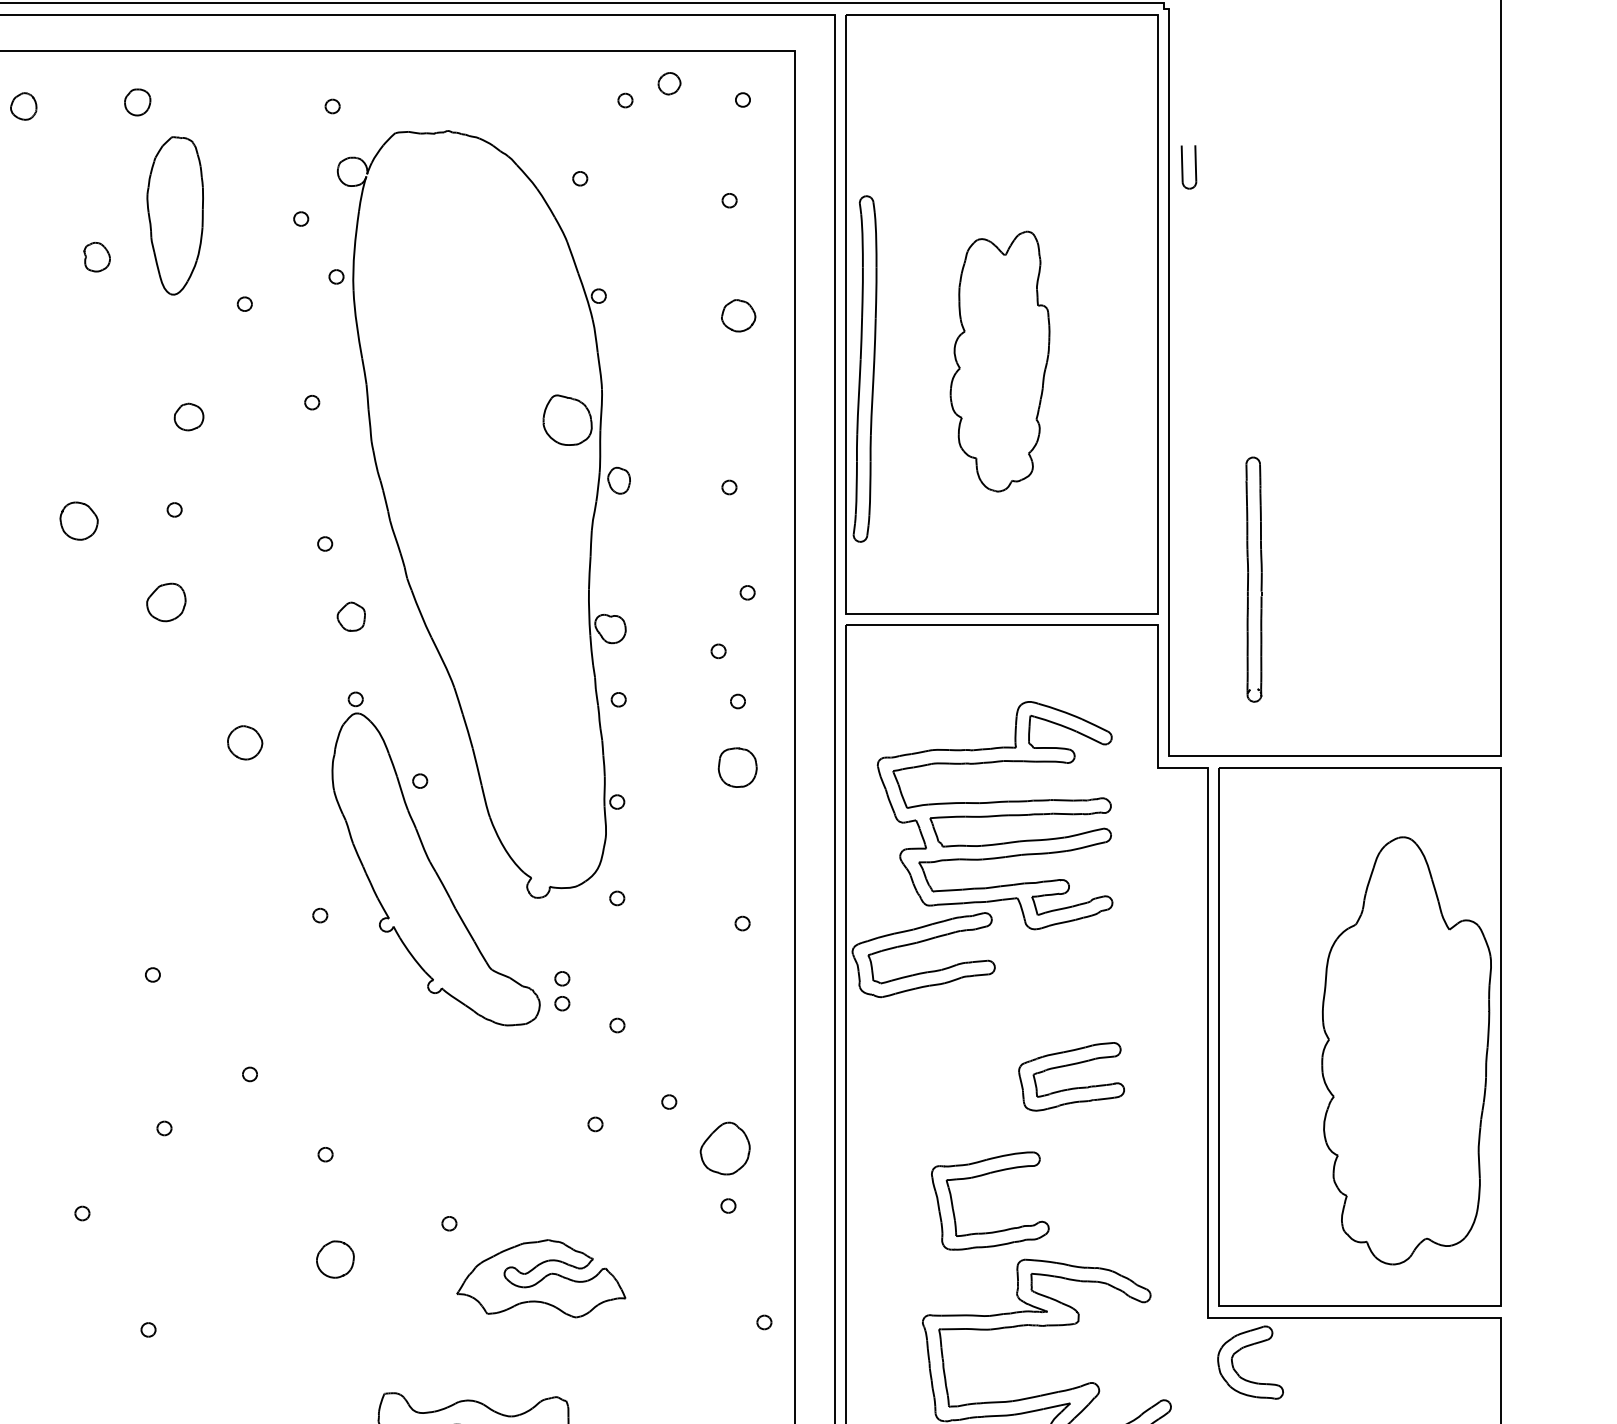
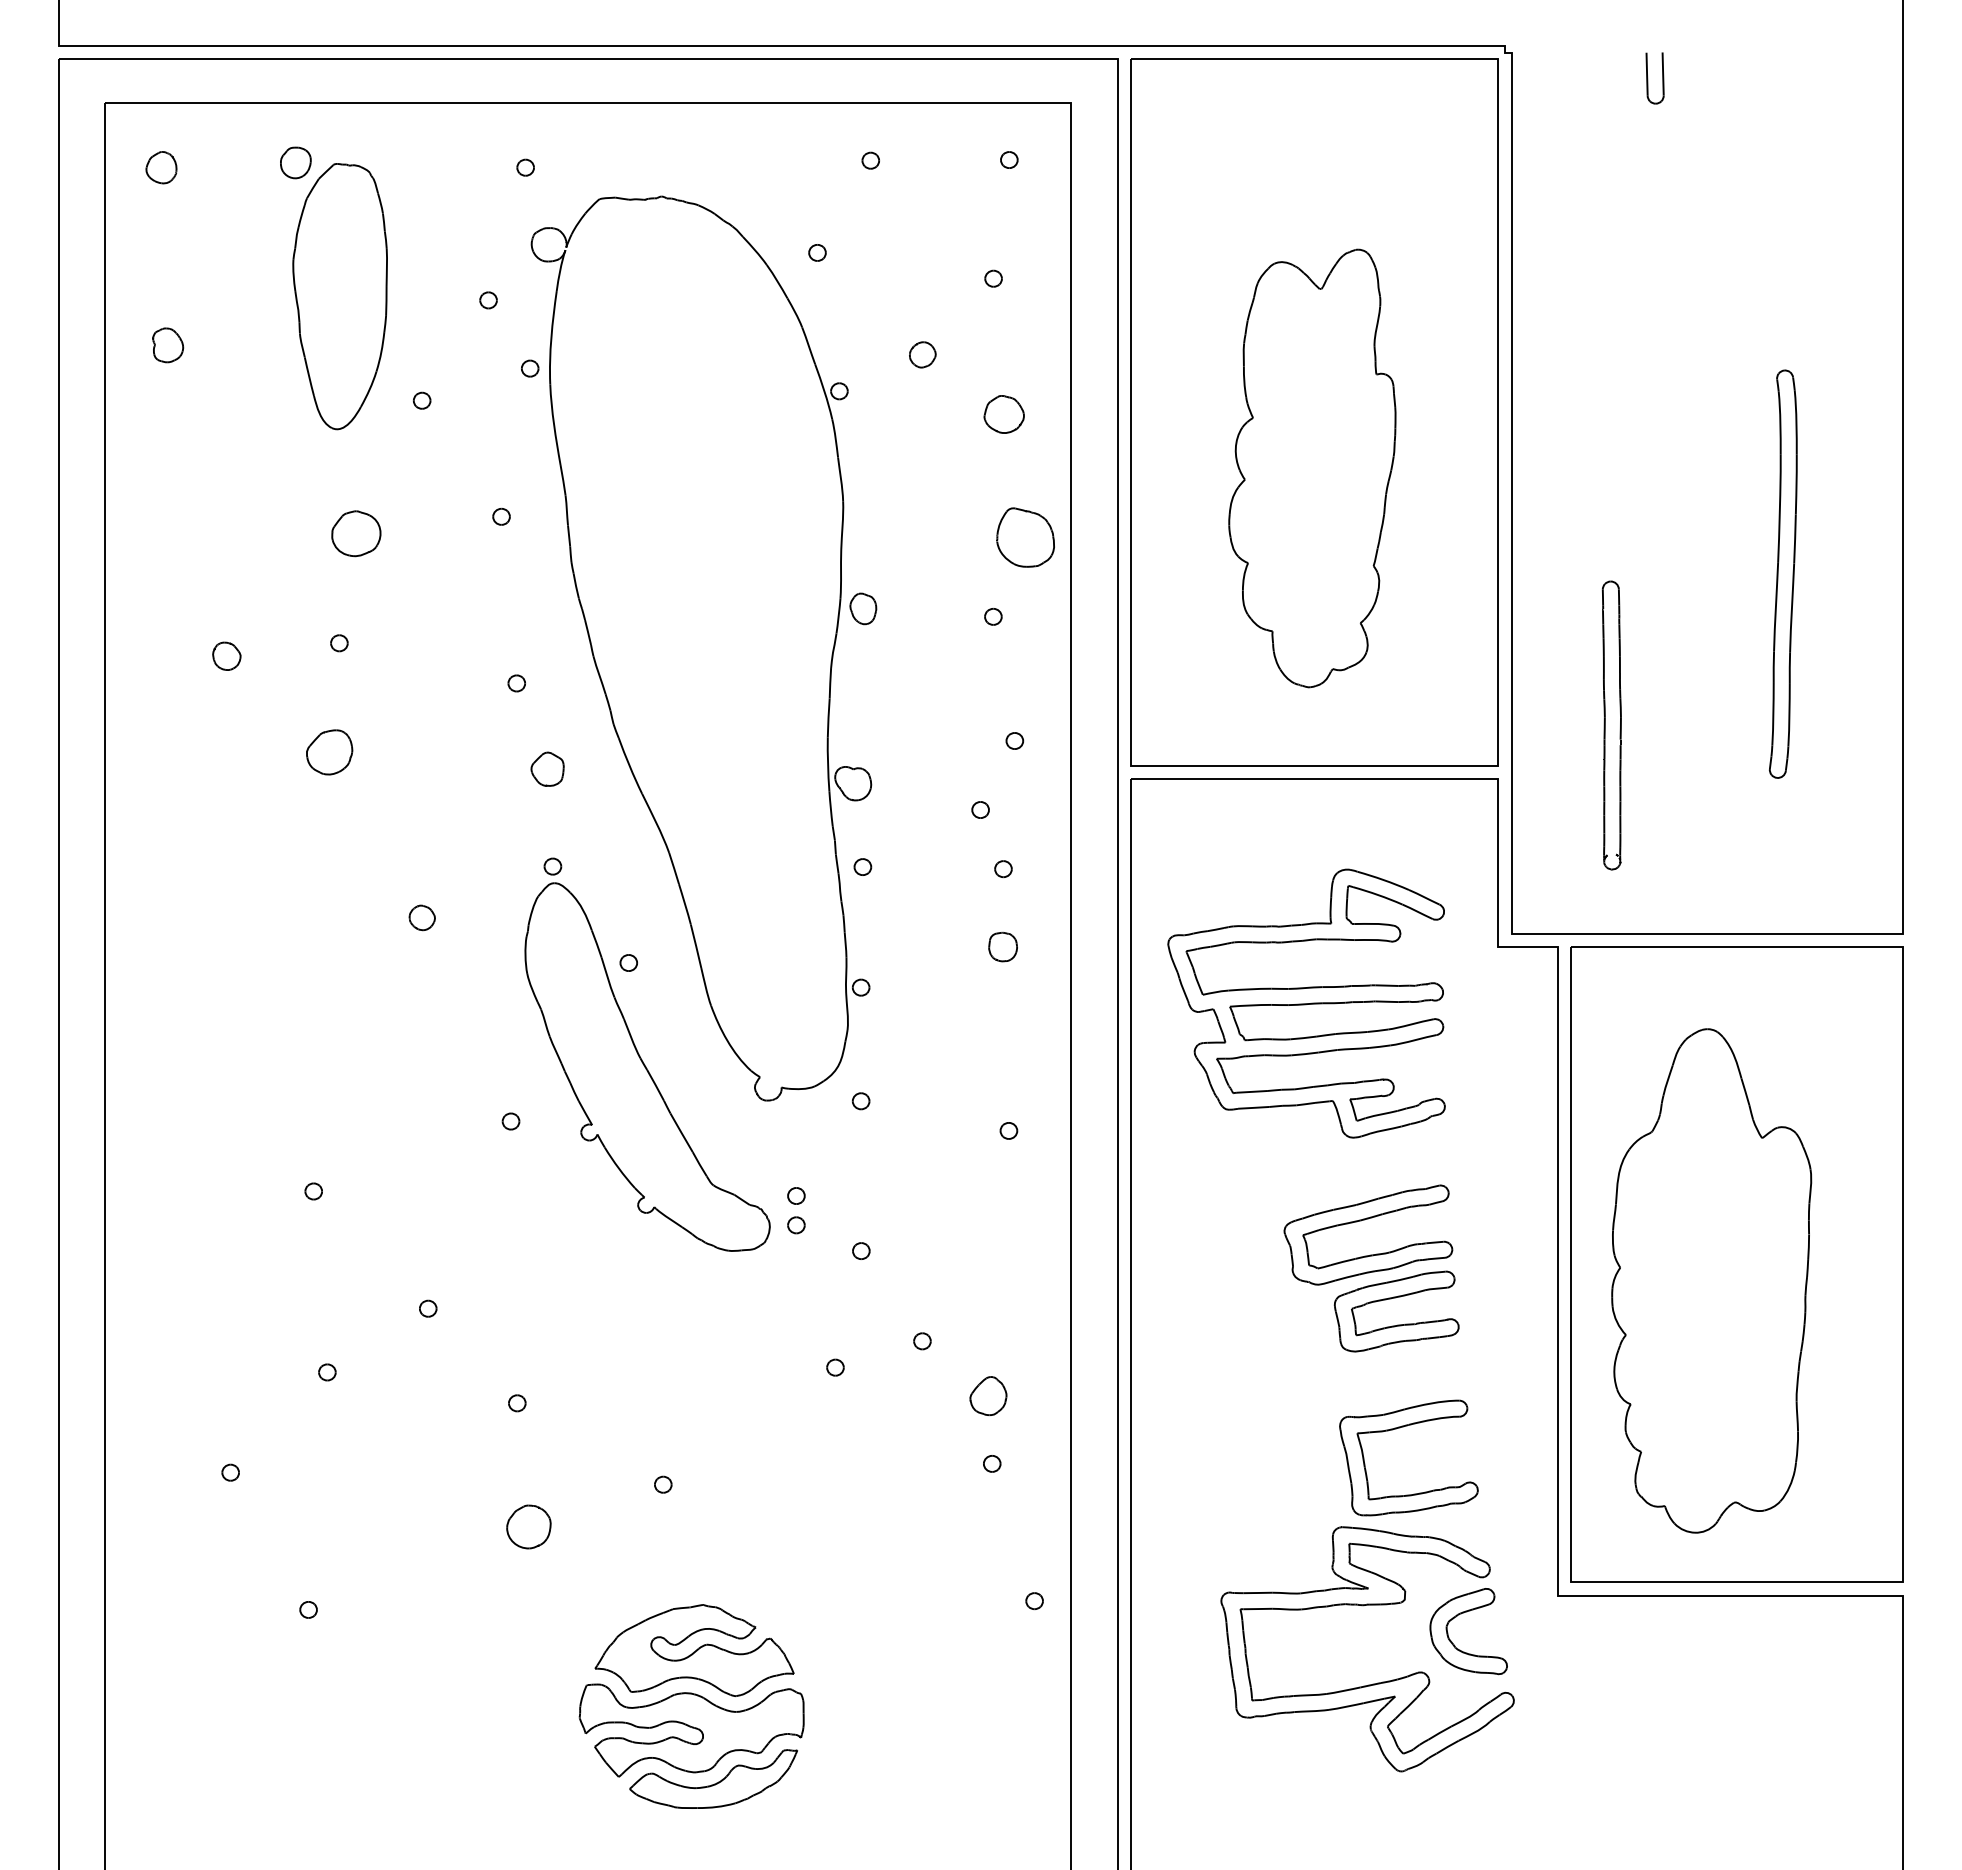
part: (669, 83) -> (922, 354), moved
part: (1188, 167) -> (1654, 78), moved
part: (174, 215) -> (339, 296), size x1.43
part: (97, 257) -> (168, 345), moved
part: (1000, 361) -> (1312, 468), size x1.43
part: (865, 368) -> (1783, 573), moved
part: (189, 416) -> (356, 533), size x1.43
part: (567, 420) -> (1025, 537), moved
part: (78, 520) -> (226, 655), size x0.62
part: (244, 742) -> (421, 917), size x0.62
part: (737, 767) -> (1002, 946), size x0.62
part: (920, 942) -> (1364, 1220), moved
part: (1406, 1050) -> (1711, 1280), moved
part: (725, 1148) -> (988, 1395), size x0.62
part: (983, 1176) -> (1400, 1428), moved
part: (541, 1278) -> (694, 1650), moved
part: (1244, 1348) -> (1461, 1614), moved

